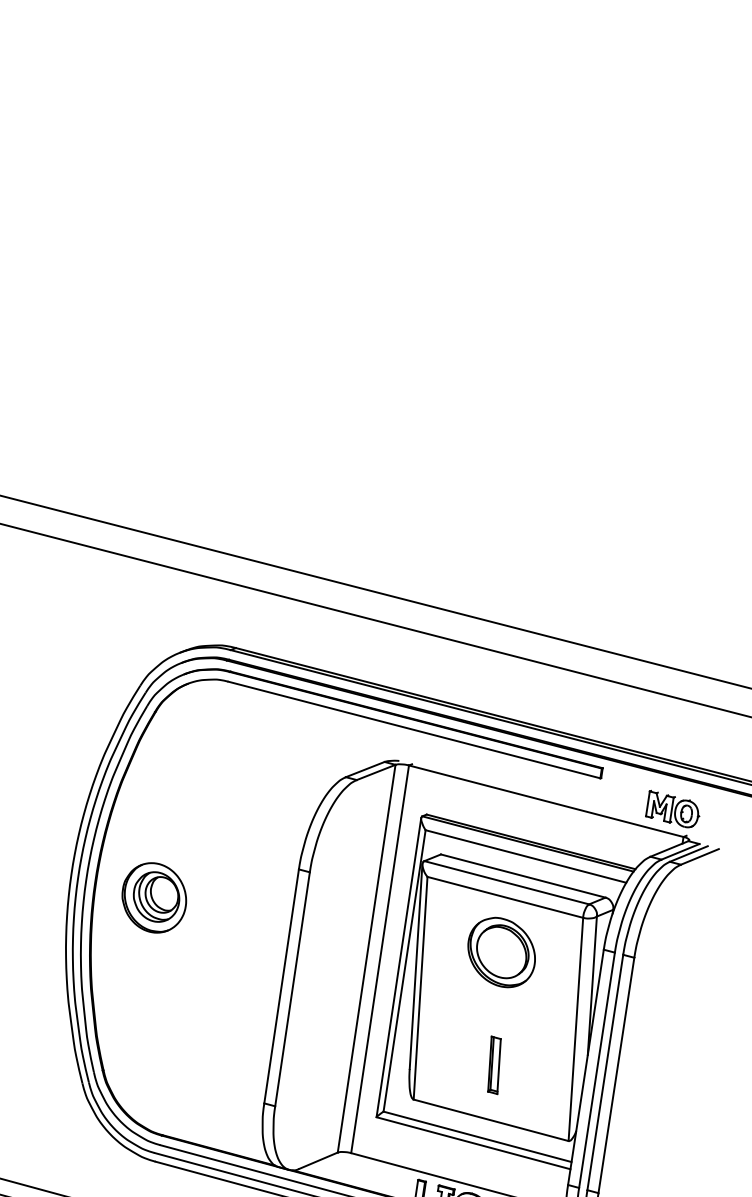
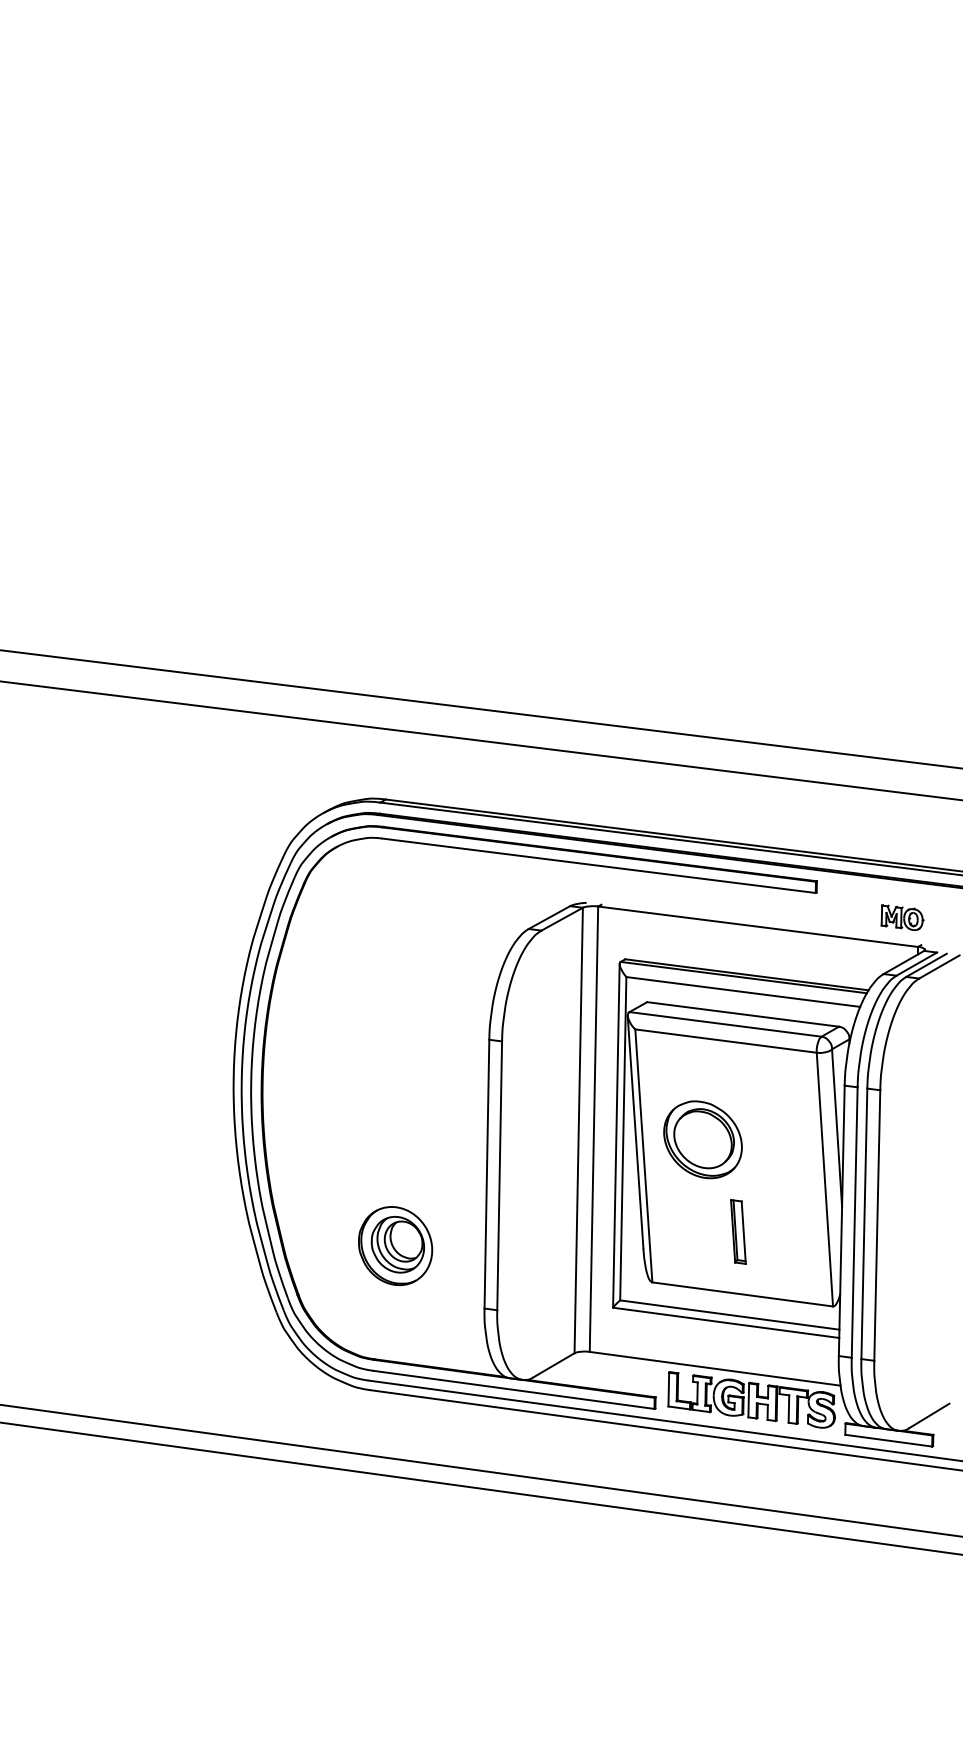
part: (673, 809) -> (902, 917), size x0.7
part: (154, 898) -> (395, 1246), moved
part: (501, 952) -> (702, 1139), moved

